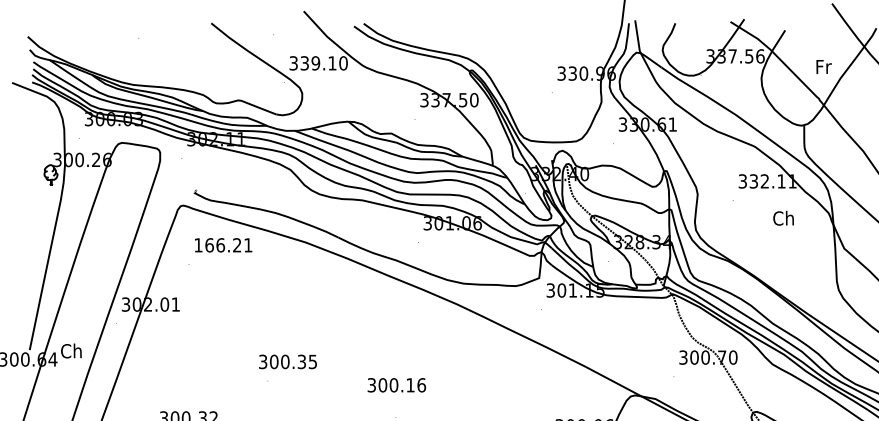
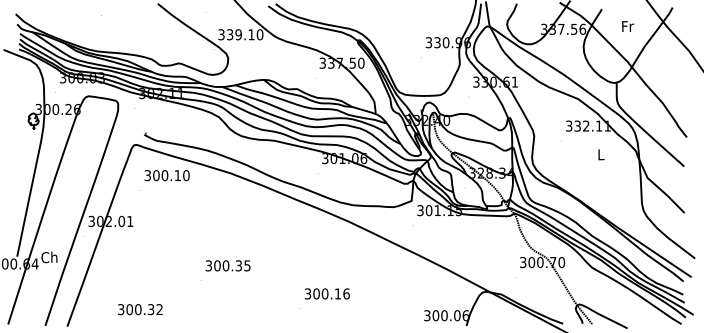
text: (823, 66) -> (627, 26), moved
text: (783, 218) -> (600, 154), Ch -> L
text: (222, 245) -> (166, 175), 166.21 -> 300.10
text: (287, 361) -> (227, 265), moved
text: (395, 384) -> (326, 293), moved

